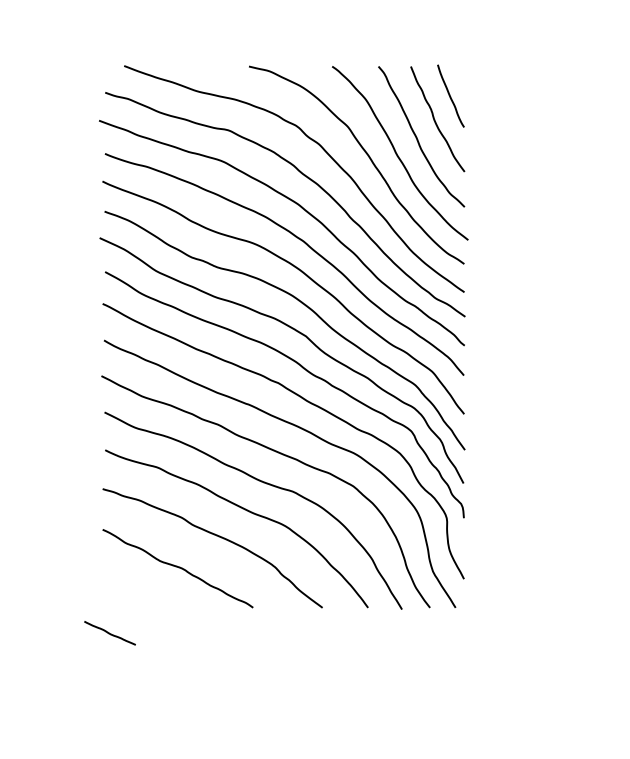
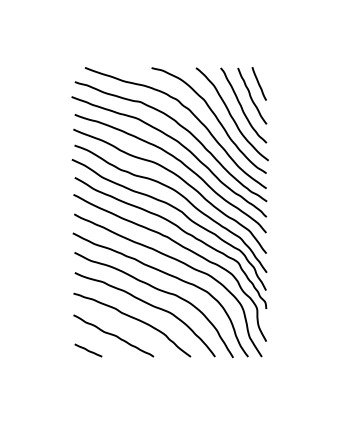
line: (110, 633) -> (88, 350), moved

